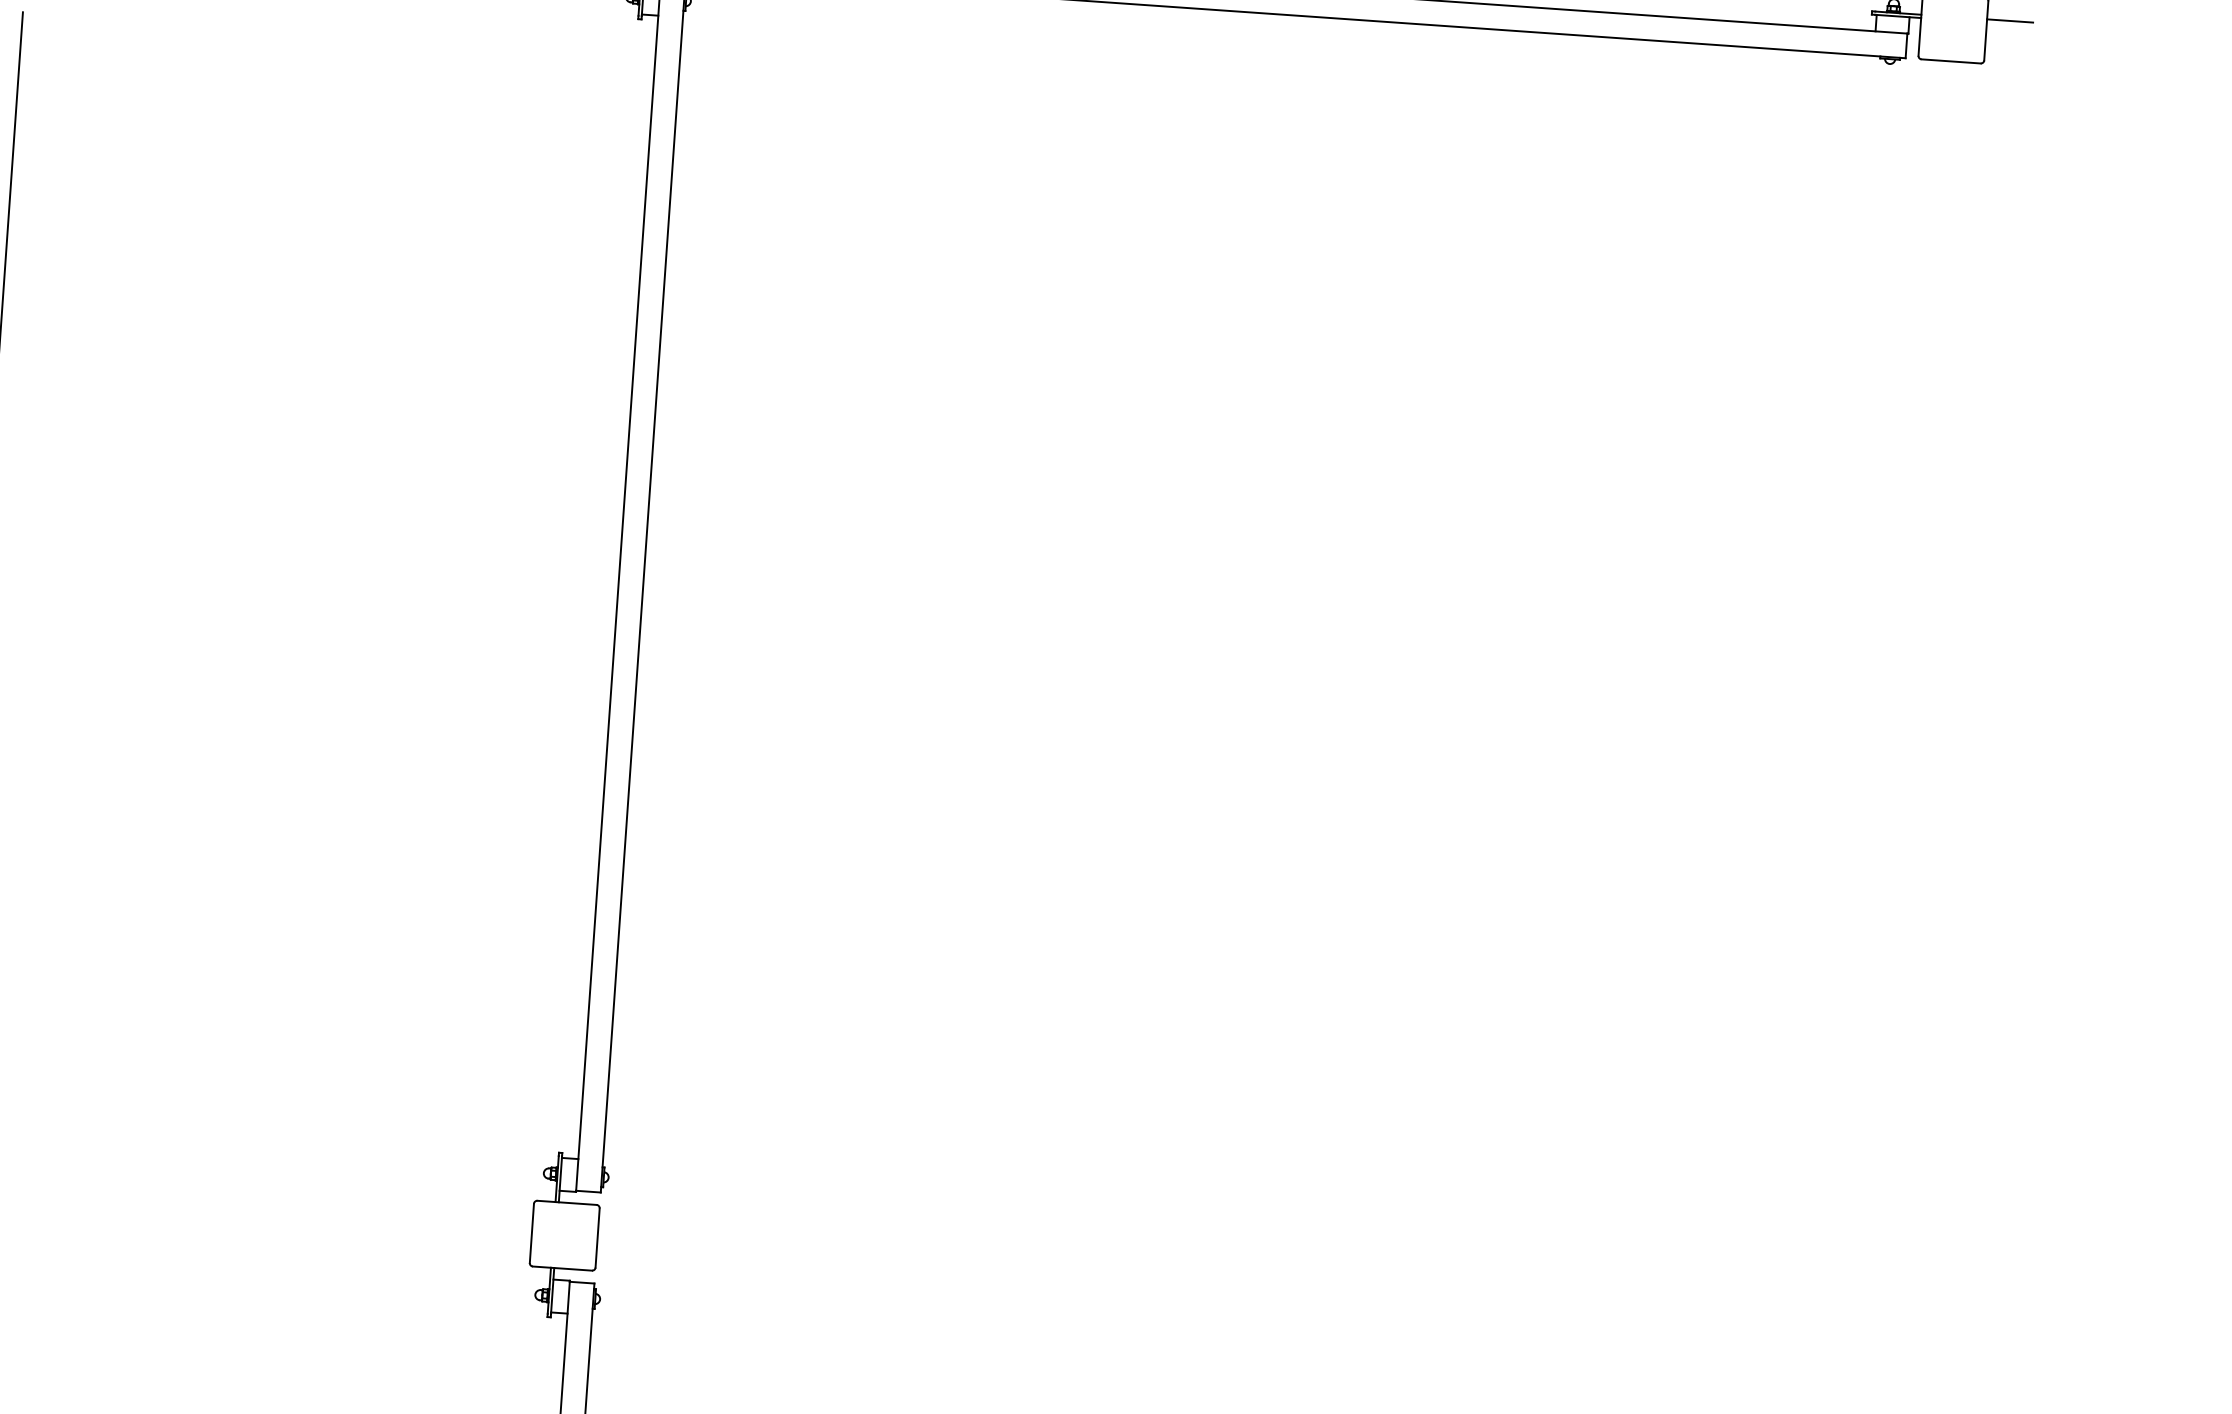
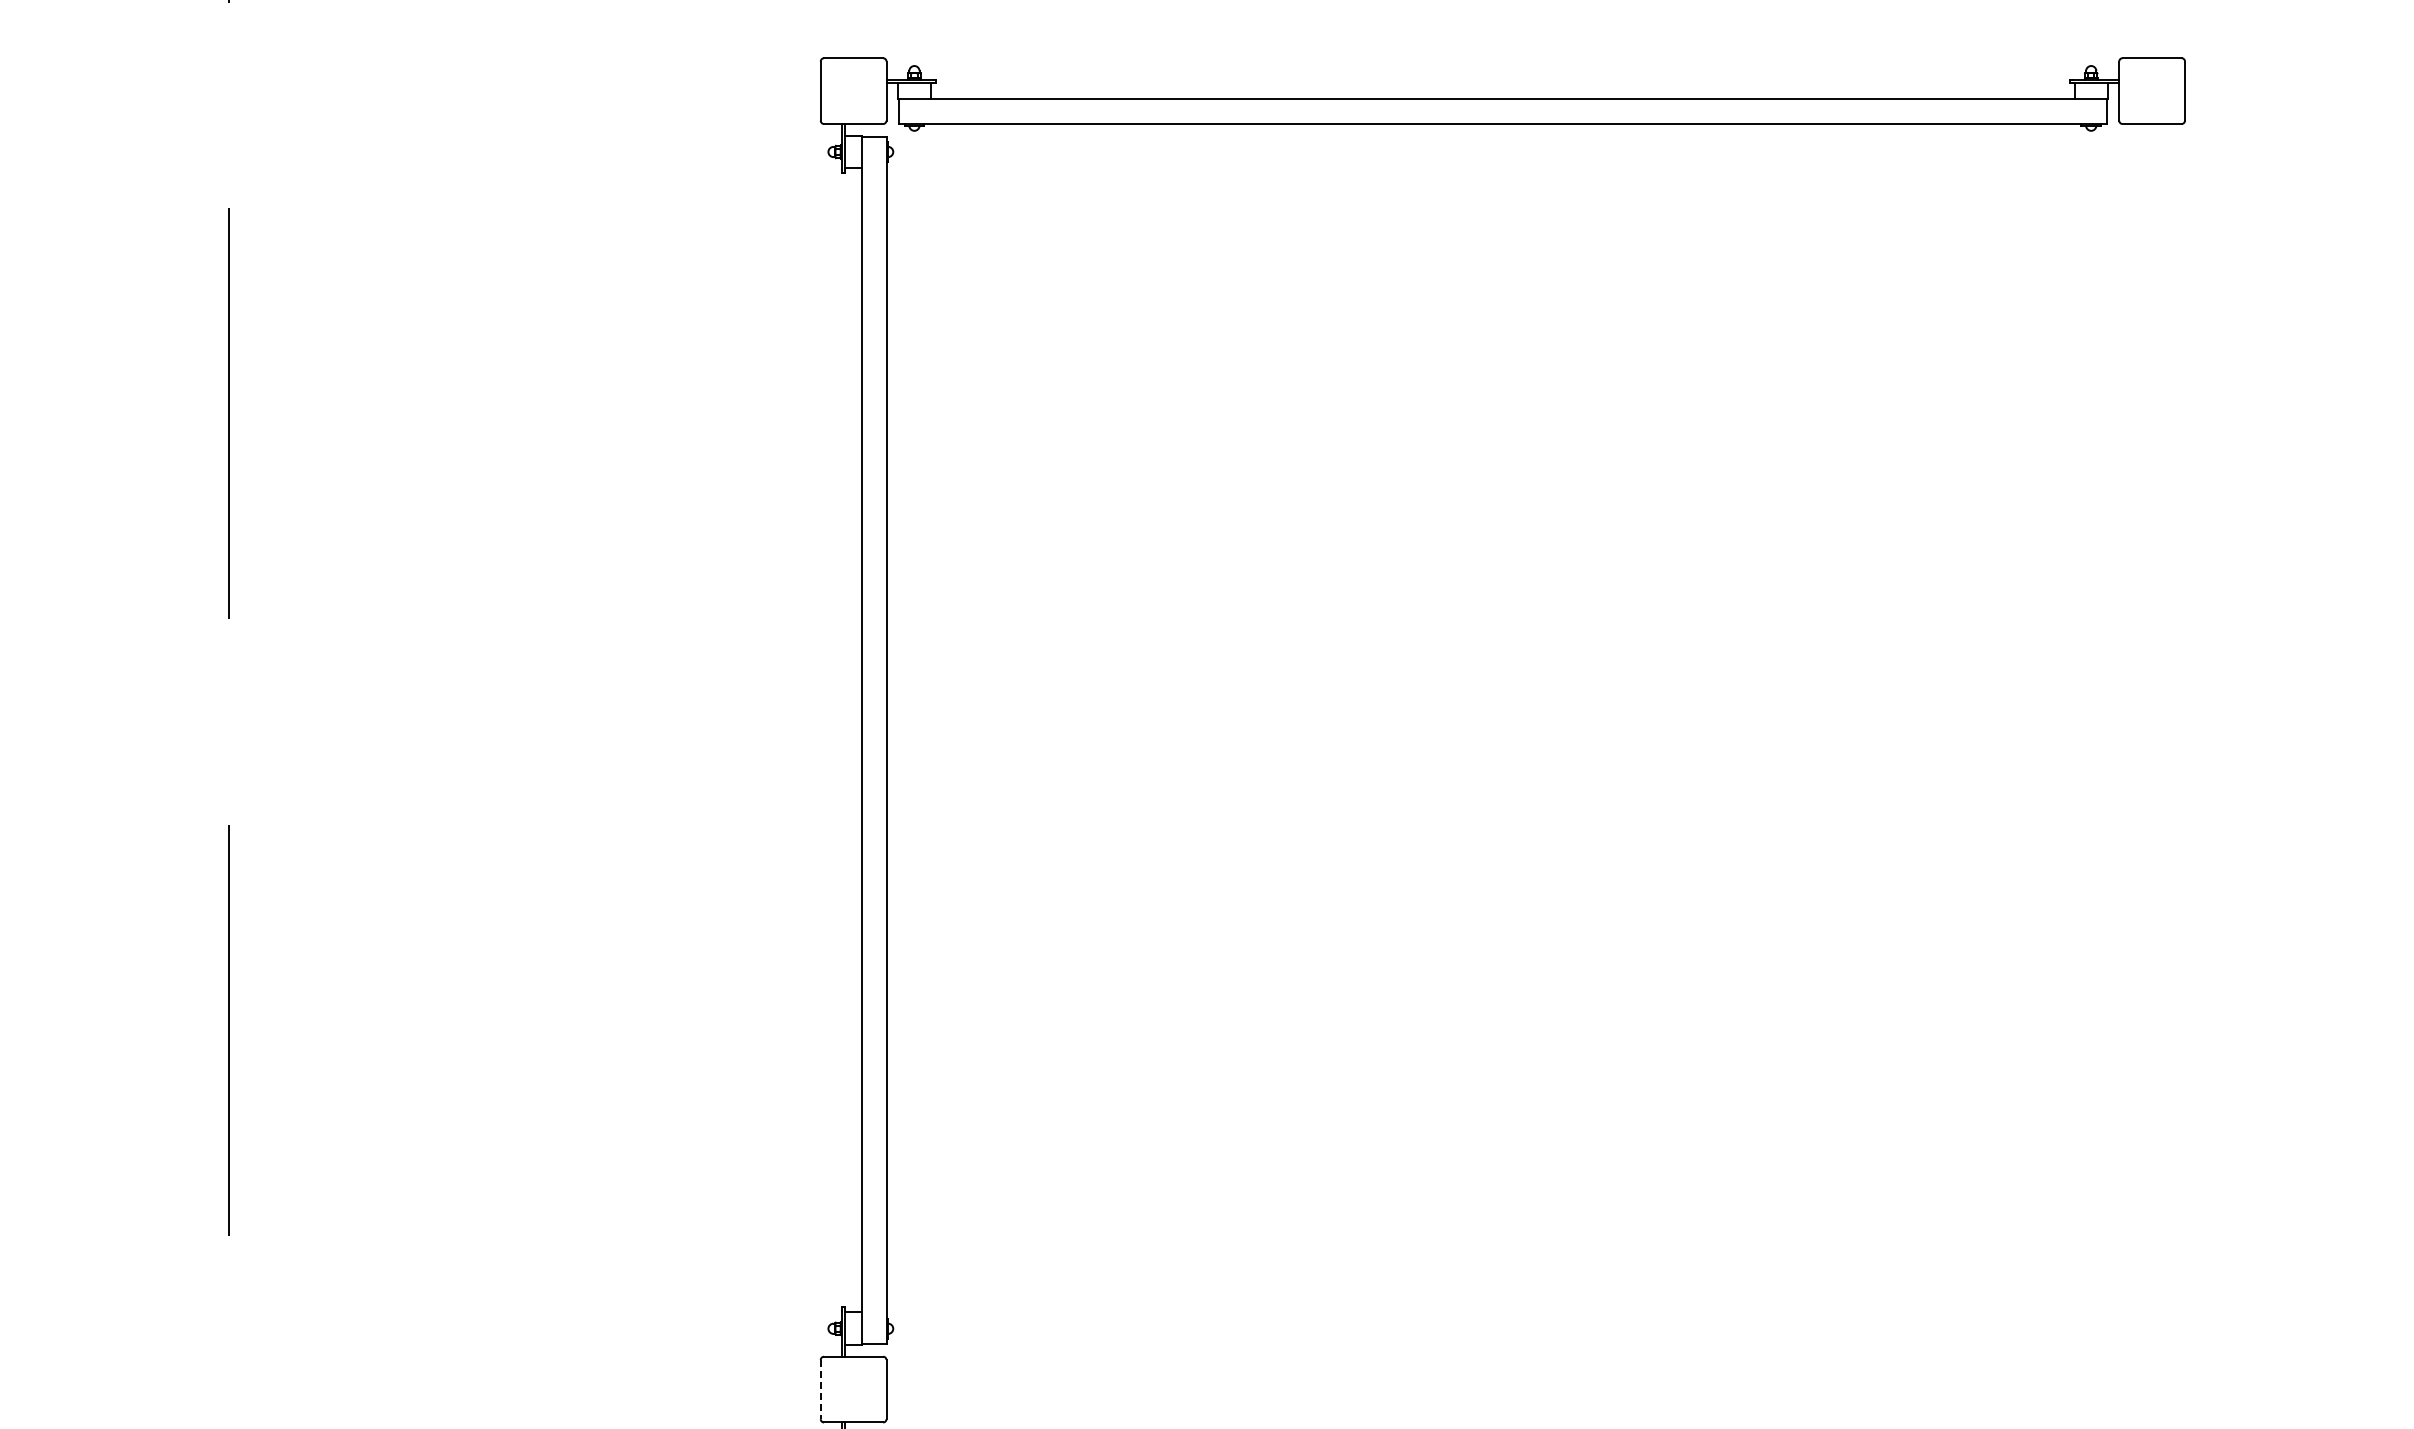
line: (2009, 20) -> (2207, 79), removed
line: (531, 1233) -> (820, 1389), solid -> dashed

